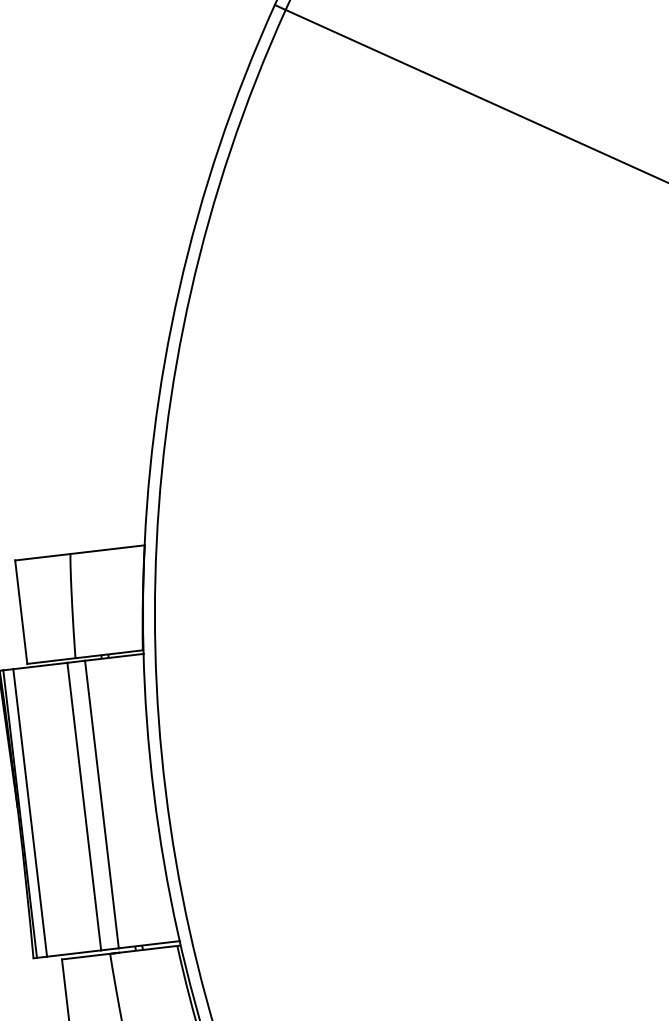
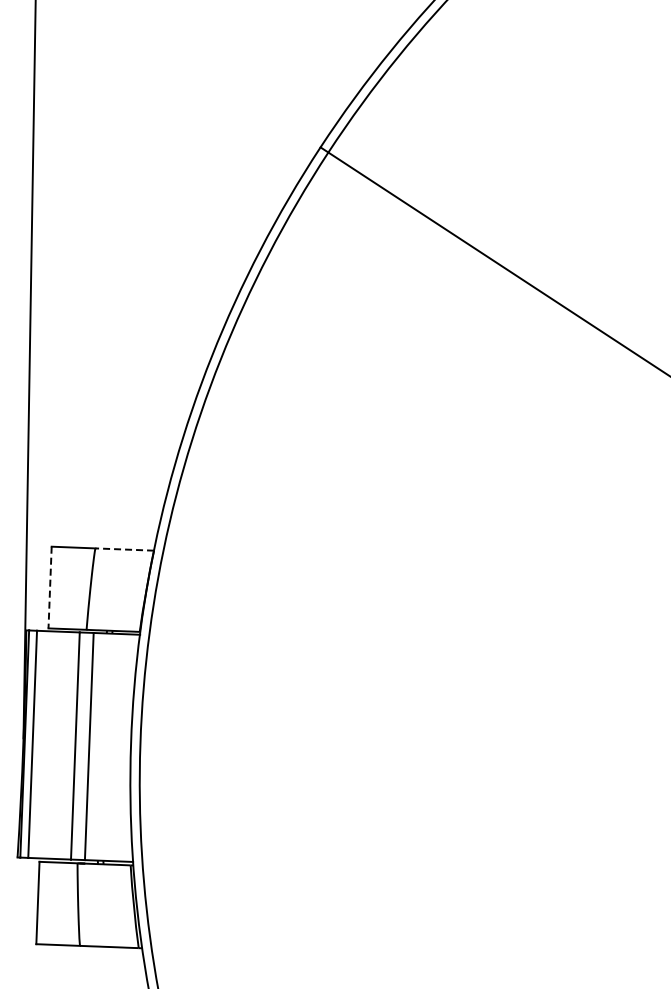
line: (107, 549) -> (124, 549), solid -> dashed
line: (21, 612) -> (50, 587), solid -> dashed

